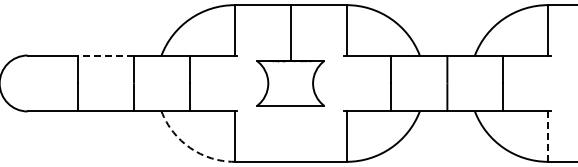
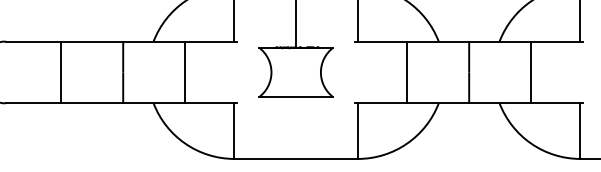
line: (106, 55) -> (92, 41), dashed -> solid
line: (548, 136) -> (580, 130), dashed -> solid
arc: (190, 148) -> (185, 144), dashed -> solid

